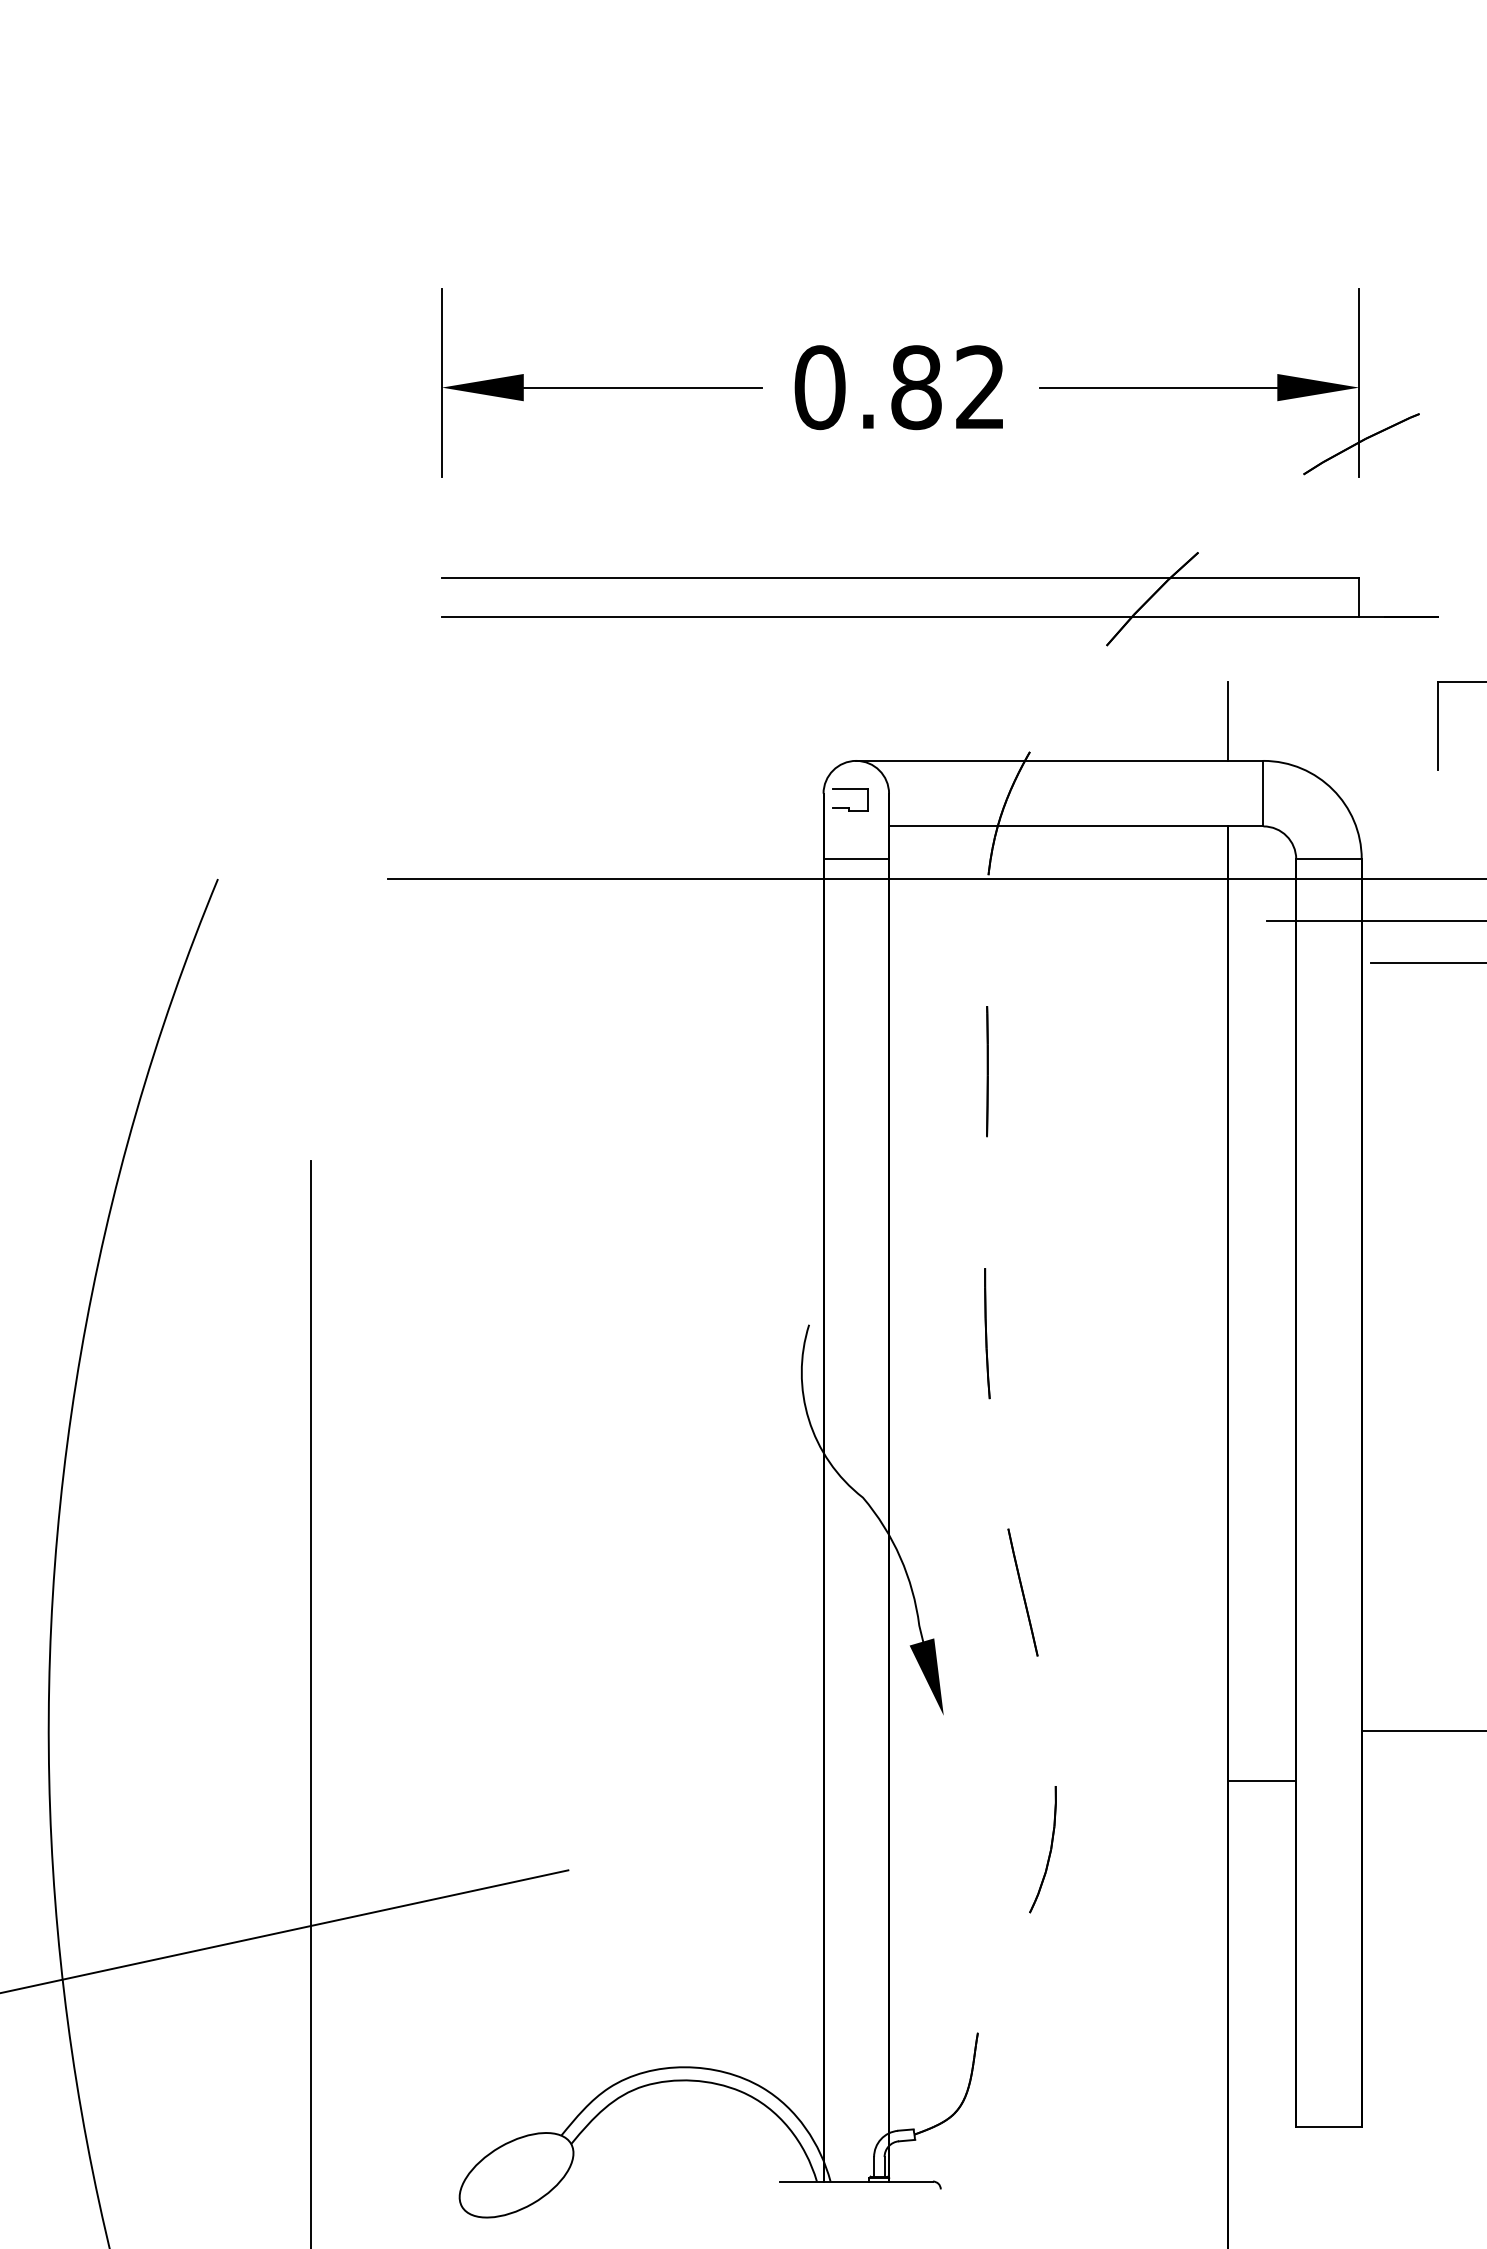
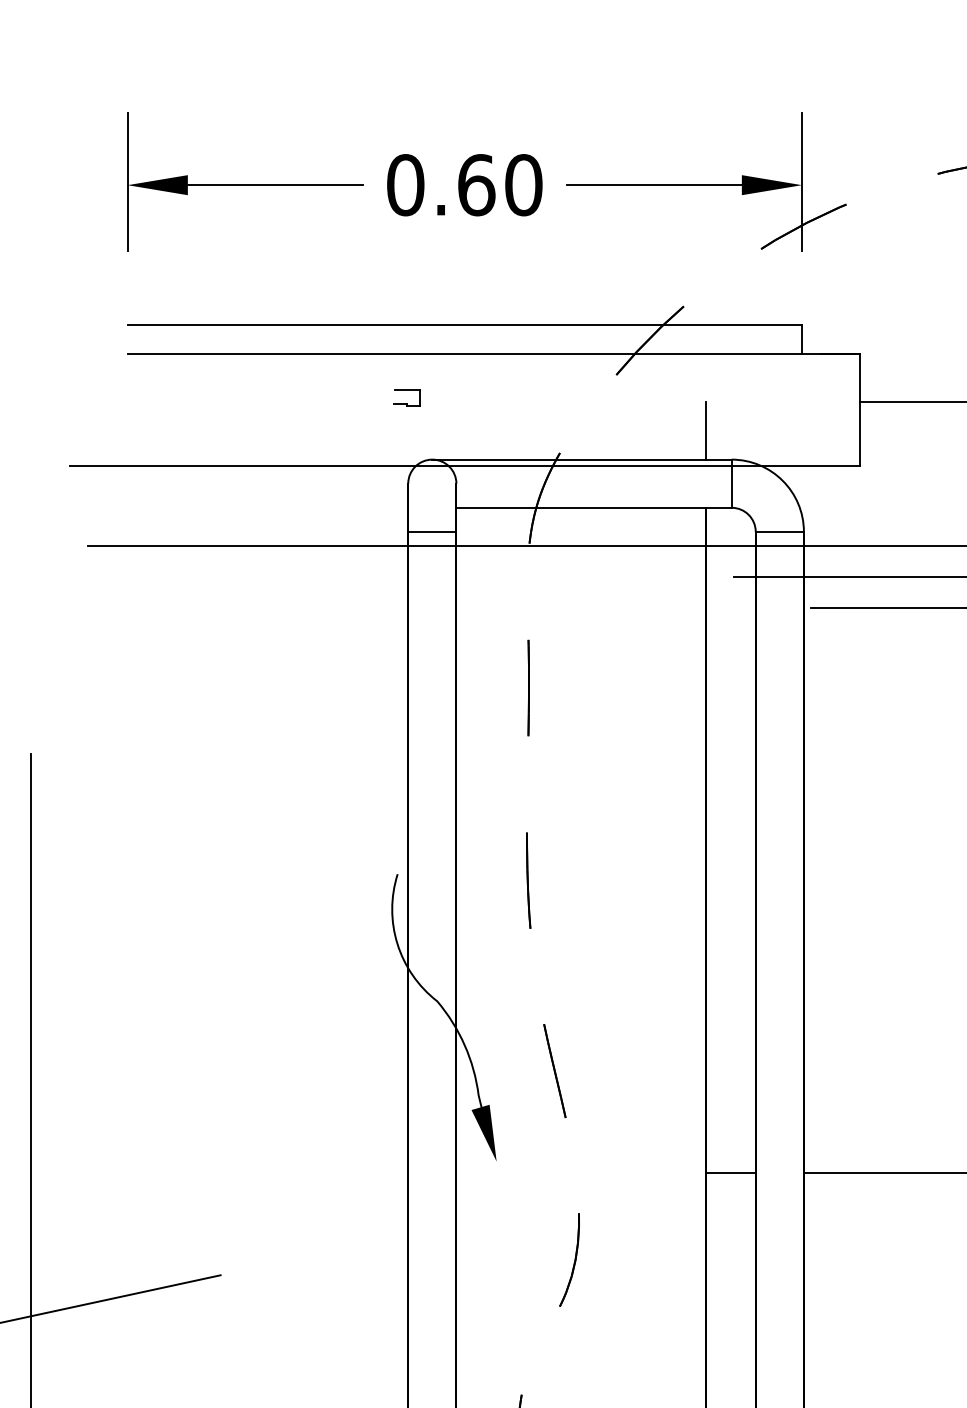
text: (948, 387) -> (500, 185), 0.82 -> 0.60
line: (1437, 649) -> (859, 377), added
line: (900, 769) -> (464, 465), added
part: (849, 807) -> (406, 403), moved
line: (1262, 1780) -> (730, 1172), moved

